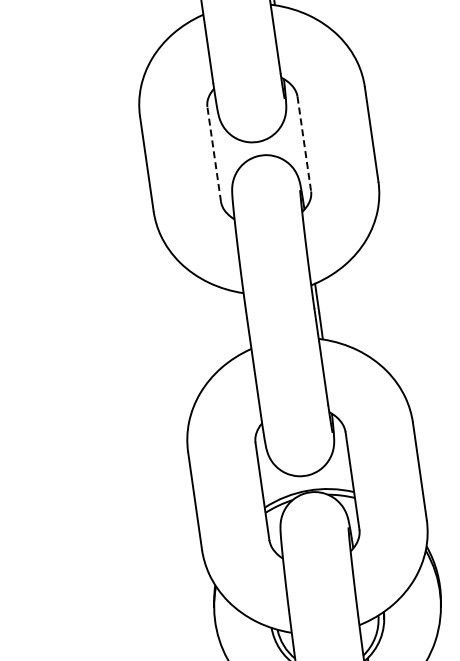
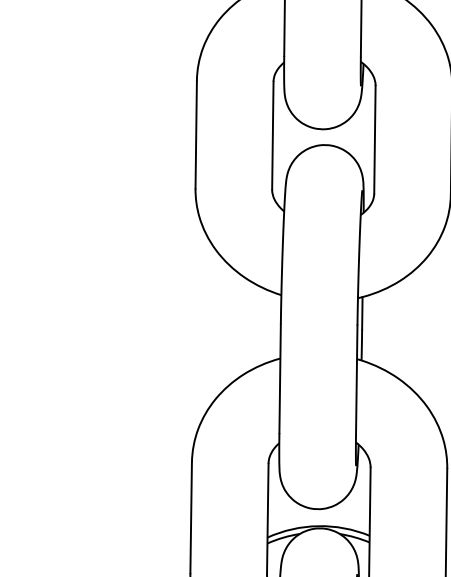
line: (304, 144) -> (375, 140), dashed -> solid
line: (214, 154) -> (273, 135), dashed -> solid

